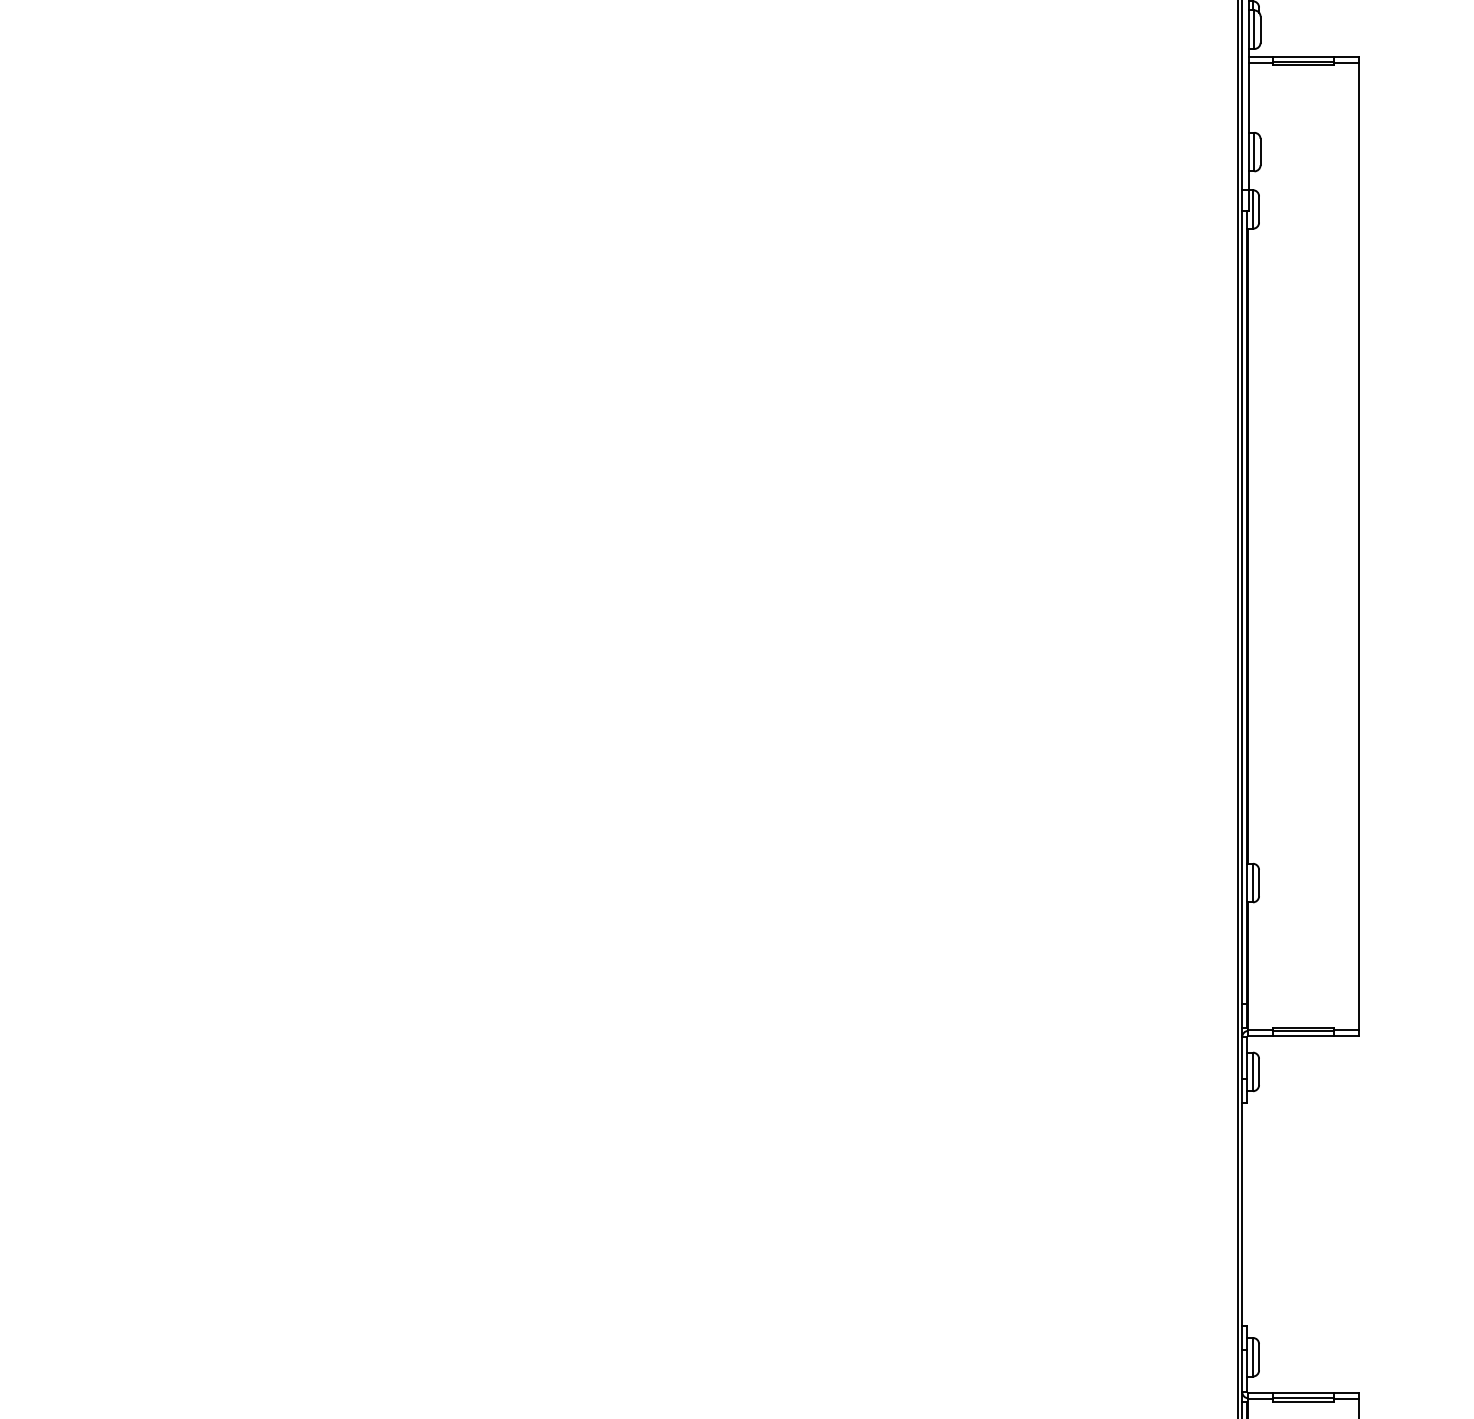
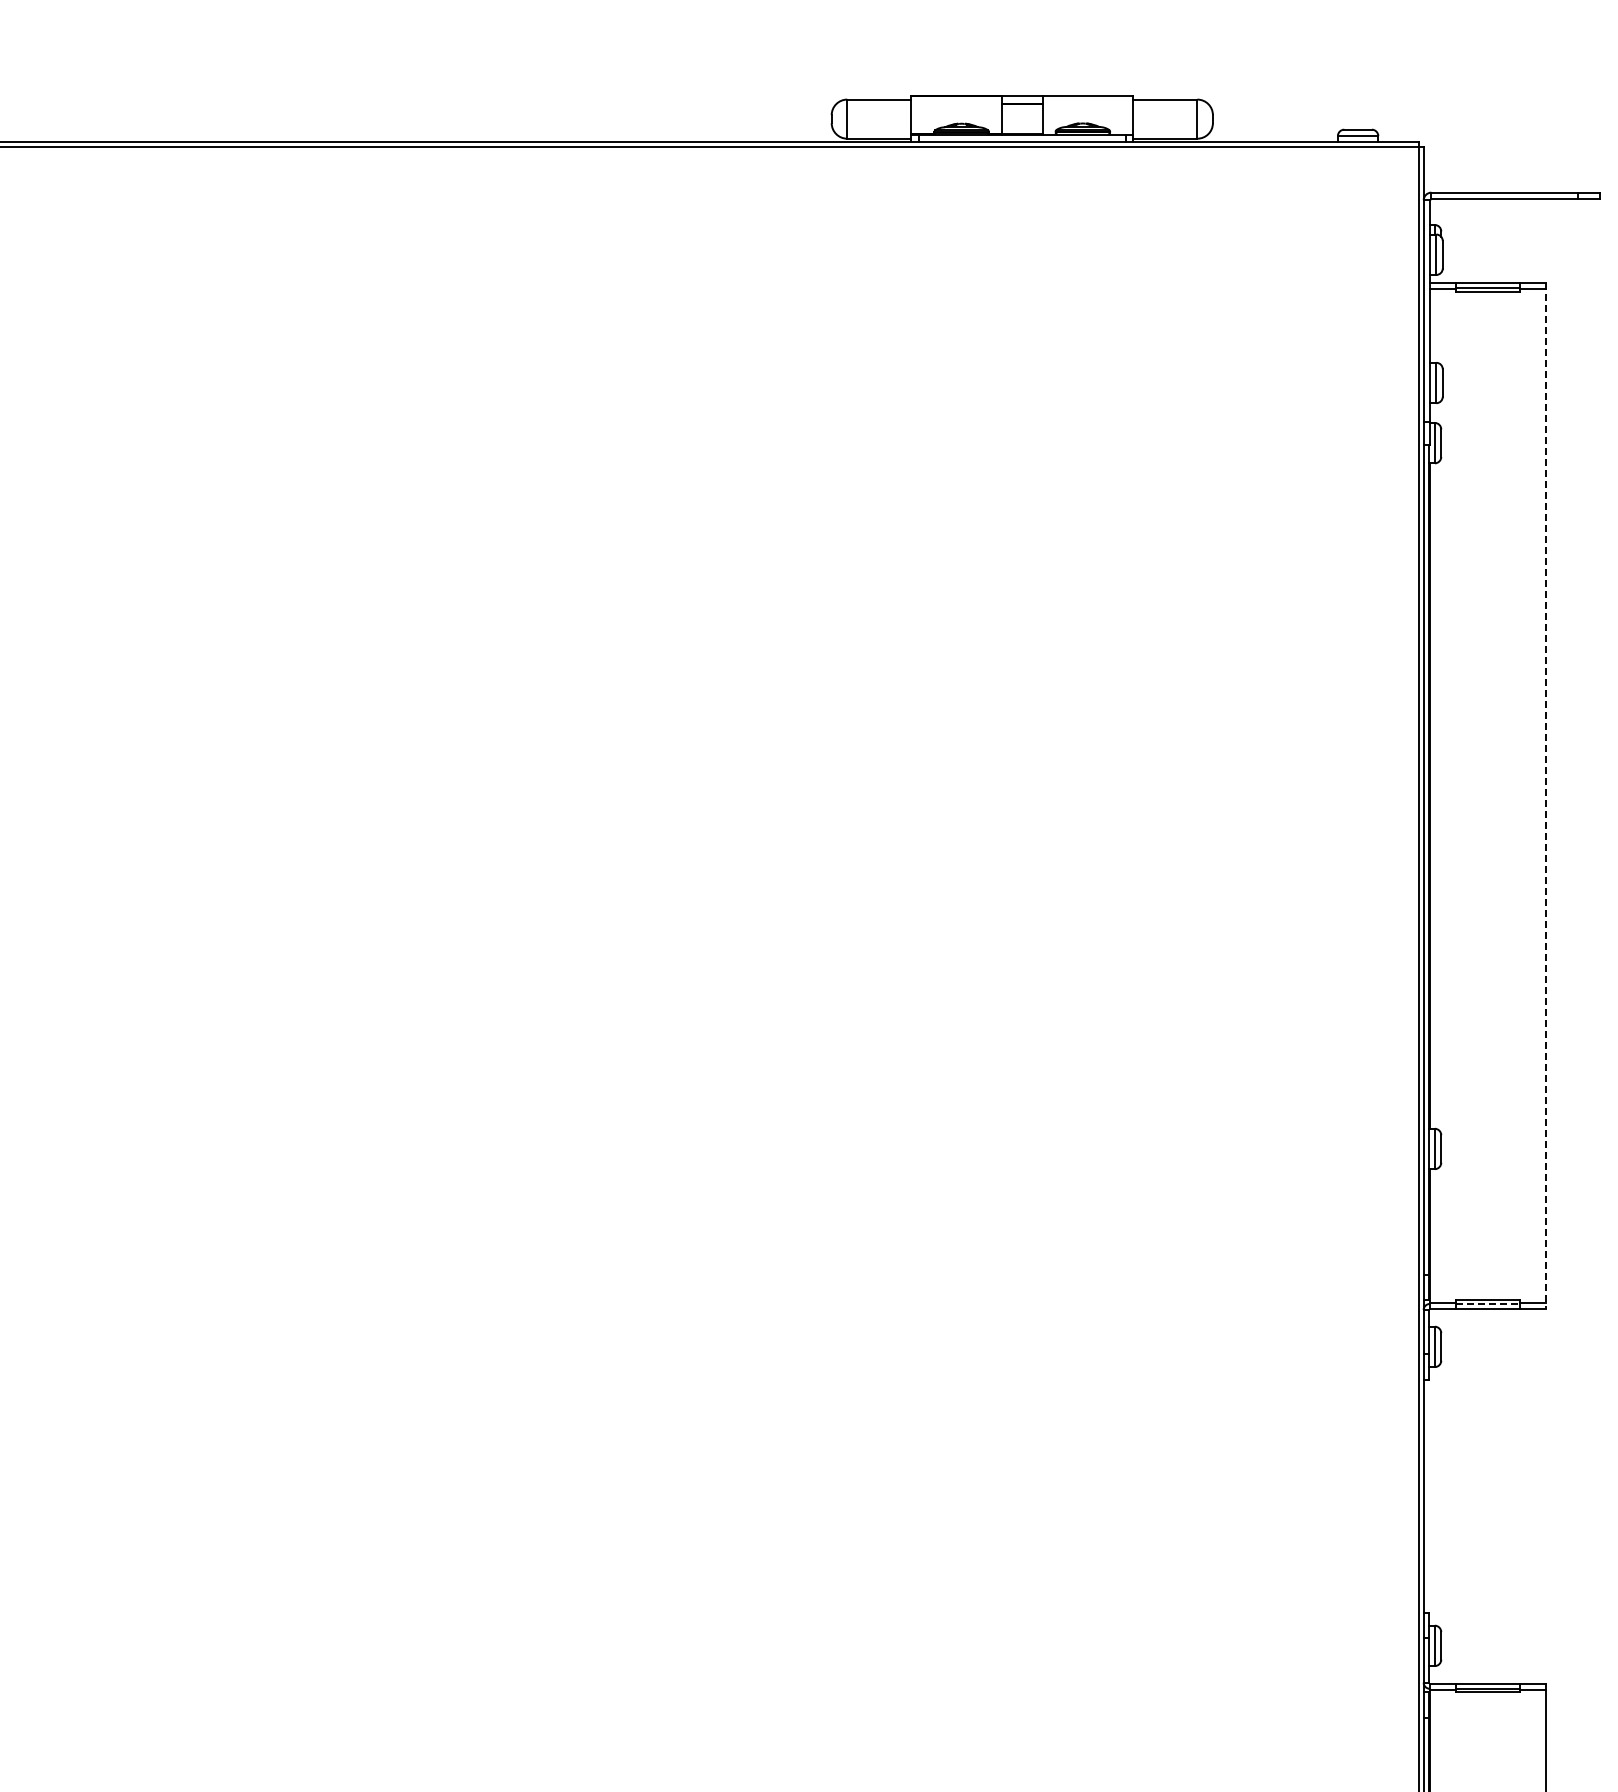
line: (1358, 546) -> (1545, 796), solid -> dashed
line: (1304, 1031) -> (1488, 1304), solid -> dashed

